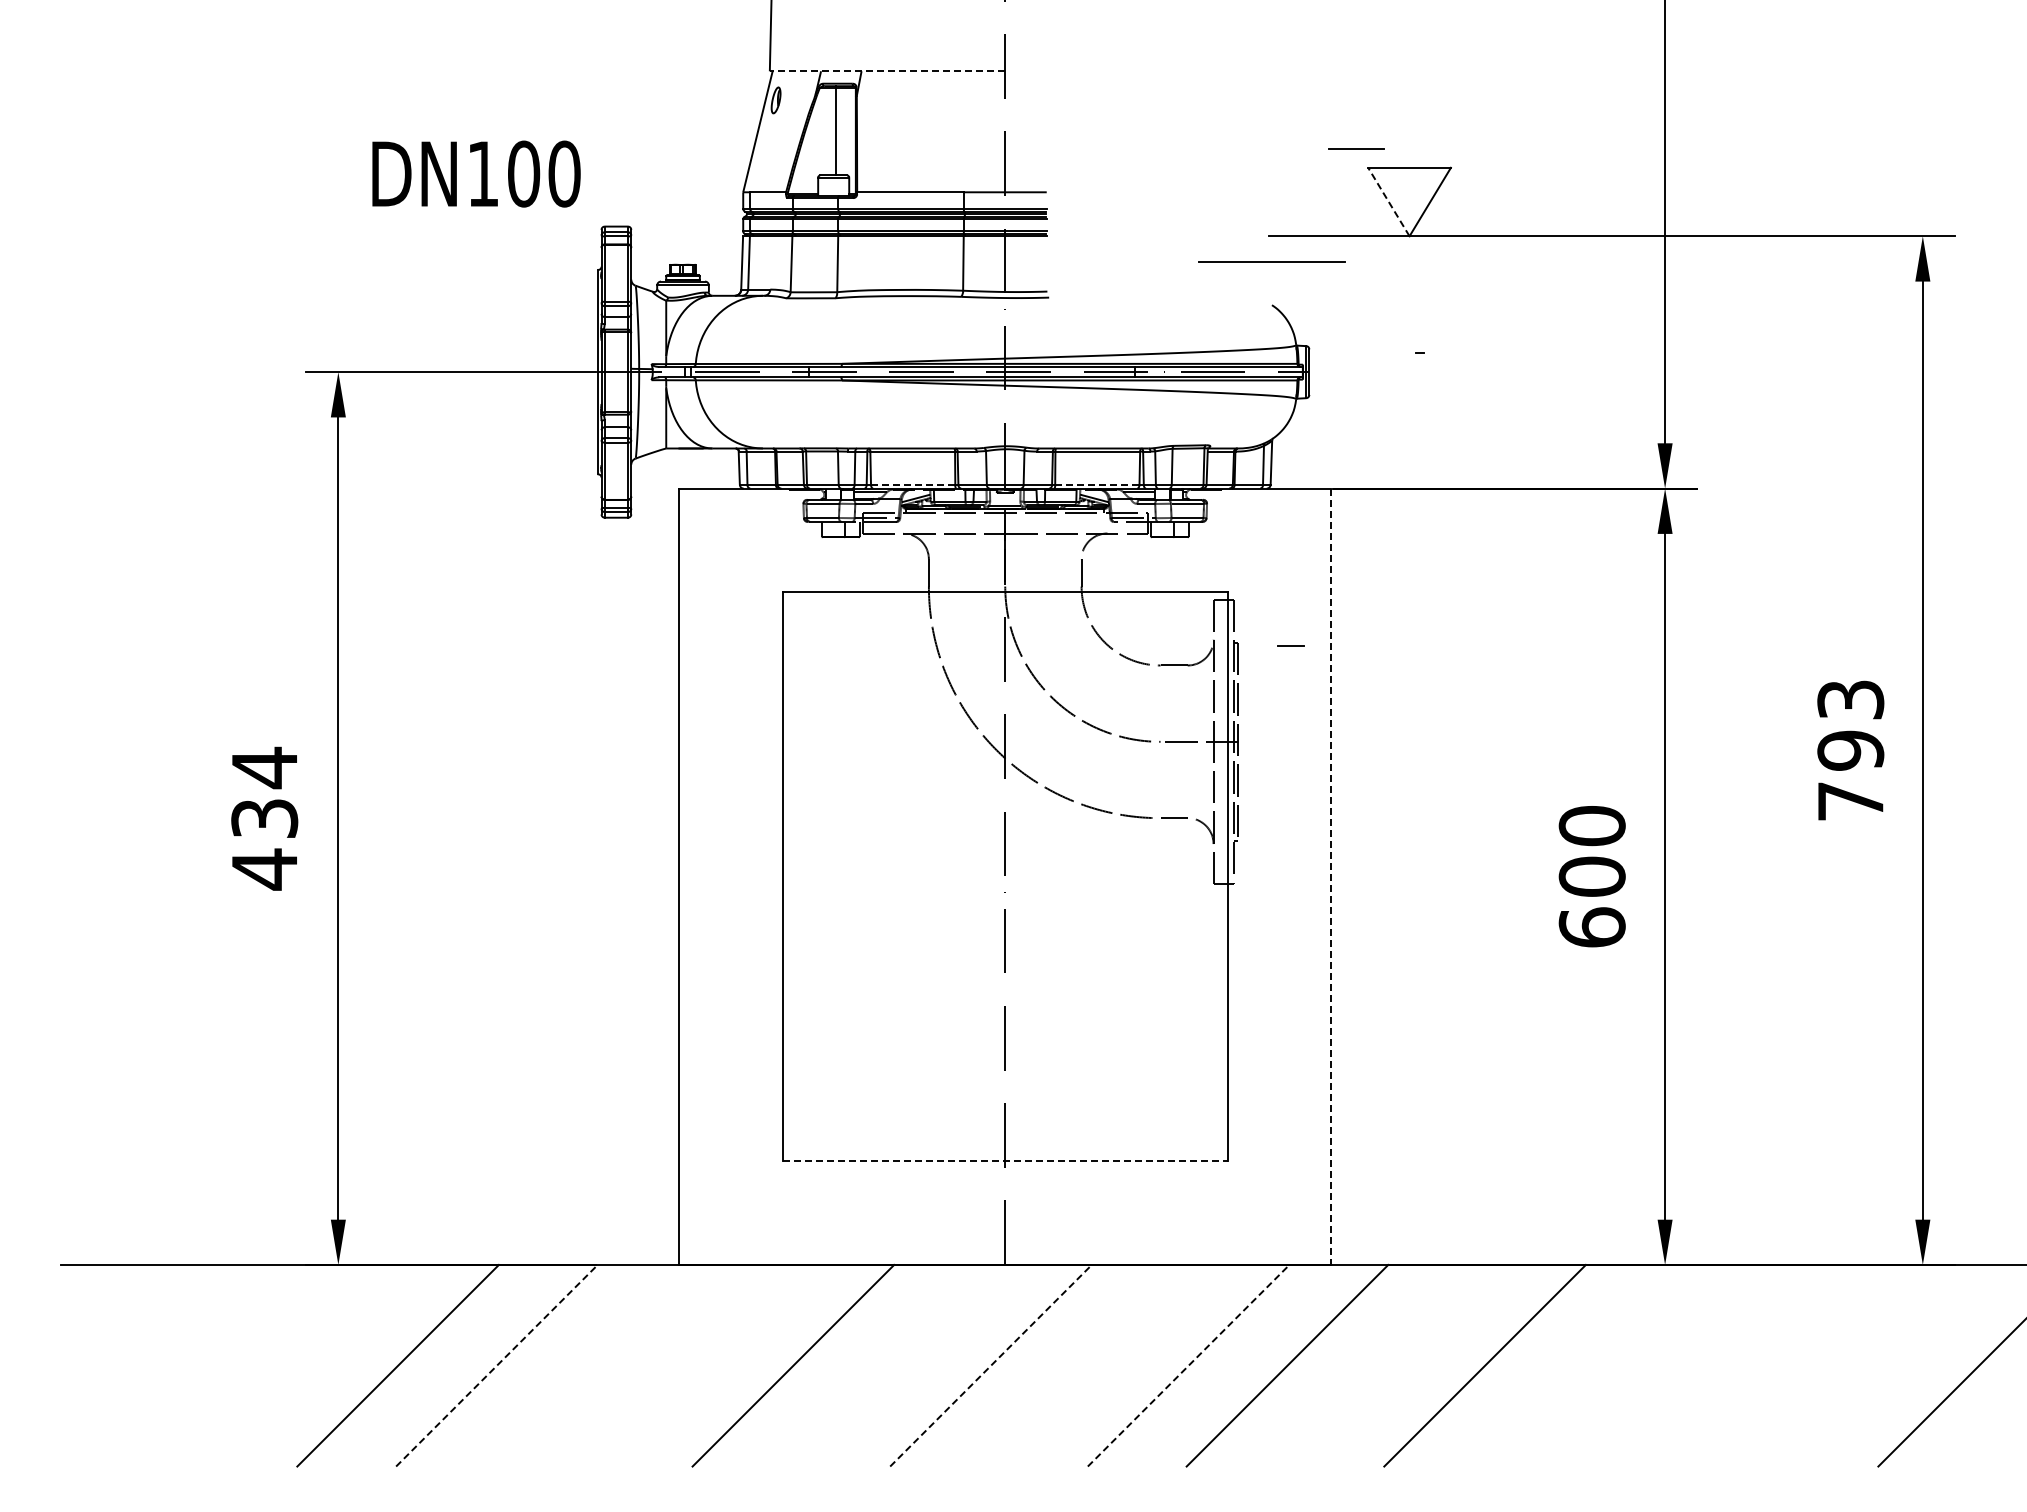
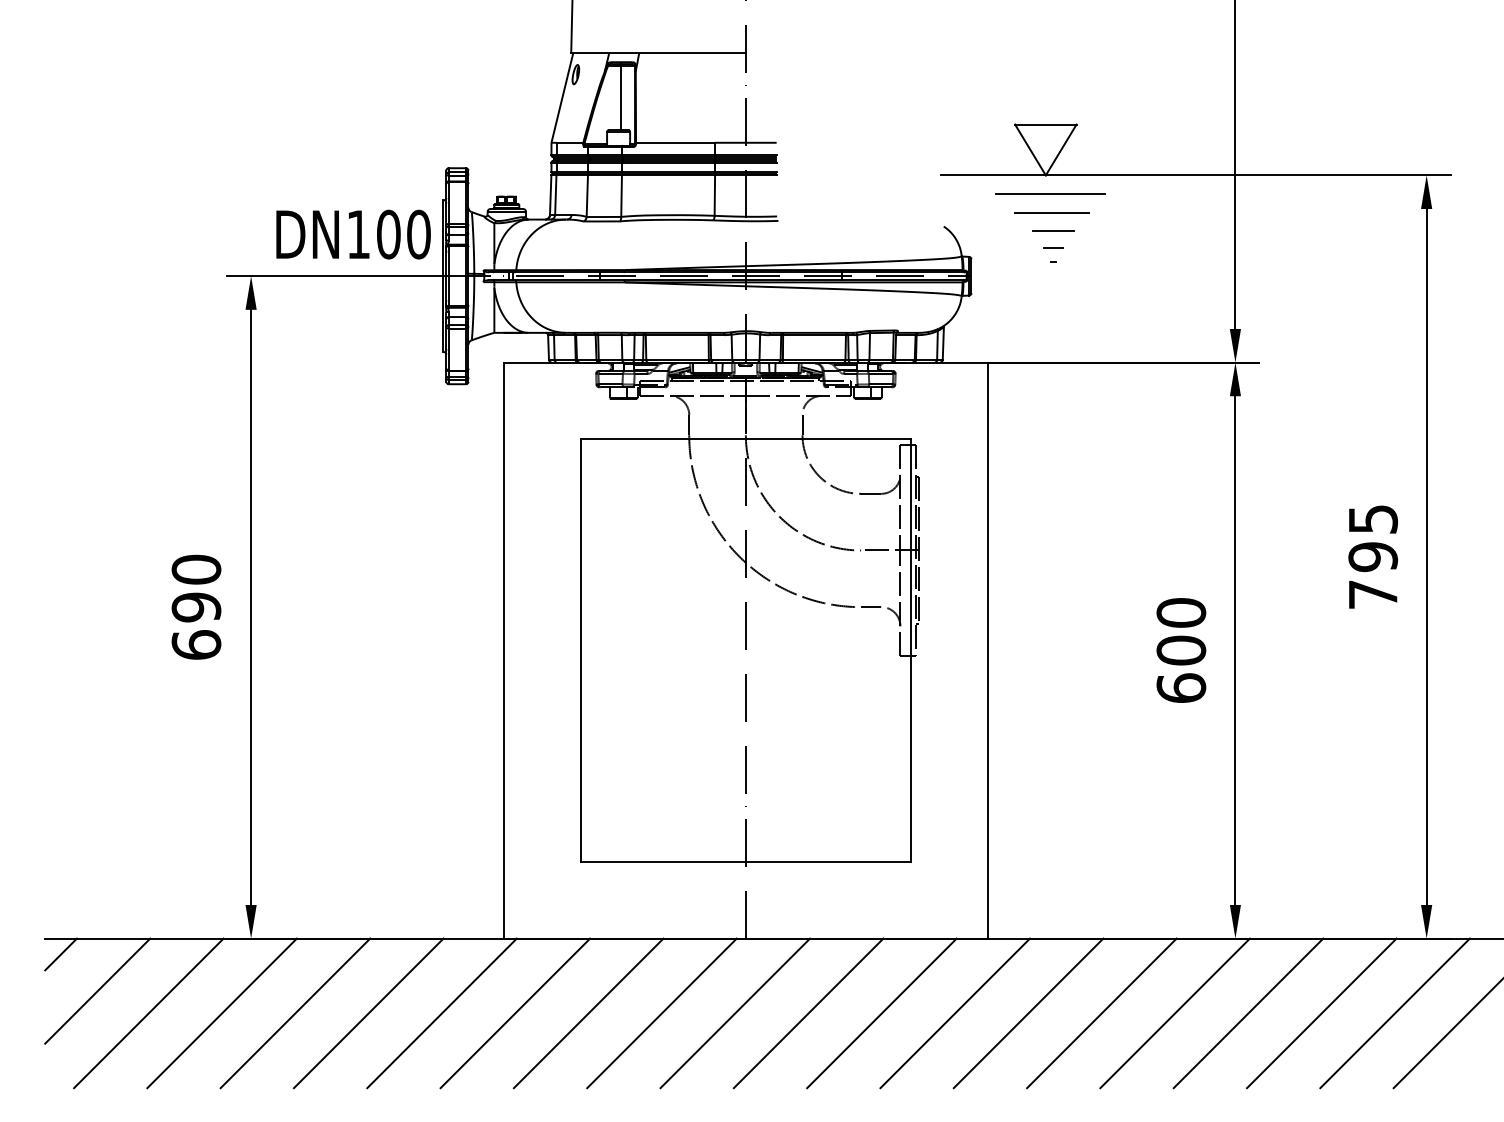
line: (887, 71) -> (658, 53), dashed -> solid
line: (1356, 148) -> (1053, 230), moved
text: (476, 173) -> (353, 234), moved
line: (1388, 201) -> (1030, 149), dashed -> solid
line: (1271, 261) -> (1050, 194), moved
line: (1418, 286) -> (1052, 212), added
line: (913, 484) -> (677, 359), dashed -> solid
line: (1097, 484) -> (814, 359), dashed -> solid
line: (1290, 645) -> (1053, 248), moved
text: (1850, 699) -> (1372, 519), 793 -> 795
text: (264, 818) -> (196, 607), 434 -> 690
line: (1331, 877) -> (987, 651), dashed -> solid
line: (1005, 1161) -> (746, 861), dashed -> solid
line: (81, 1285) -> (60, 953), added
line: (131, 1335) -> (97, 990), added
line: (200, 1365) -> (148, 1013), added
line: (299, 1365) -> (222, 1013), added
line: (496, 1365) -> (368, 1013), dashed -> solid
line: (595, 1365) -> (441, 1013), added
line: (694, 1365) -> (515, 1013), added
line: (891, 1365) -> (661, 1013), added
line: (991, 1365) -> (735, 1013), dashed -> solid
line: (1089, 1365) -> (808, 1013), added
line: (1188, 1365) -> (881, 1013), dashed -> solid
line: (1386, 1365) -> (1028, 1013), added
line: (1583, 1365) -> (1174, 1013), added
line: (1682, 1365) -> (1248, 1013), added
line: (1781, 1365) -> (1321, 1013), added
line: (1880, 1365) -> (1395, 1013), added

